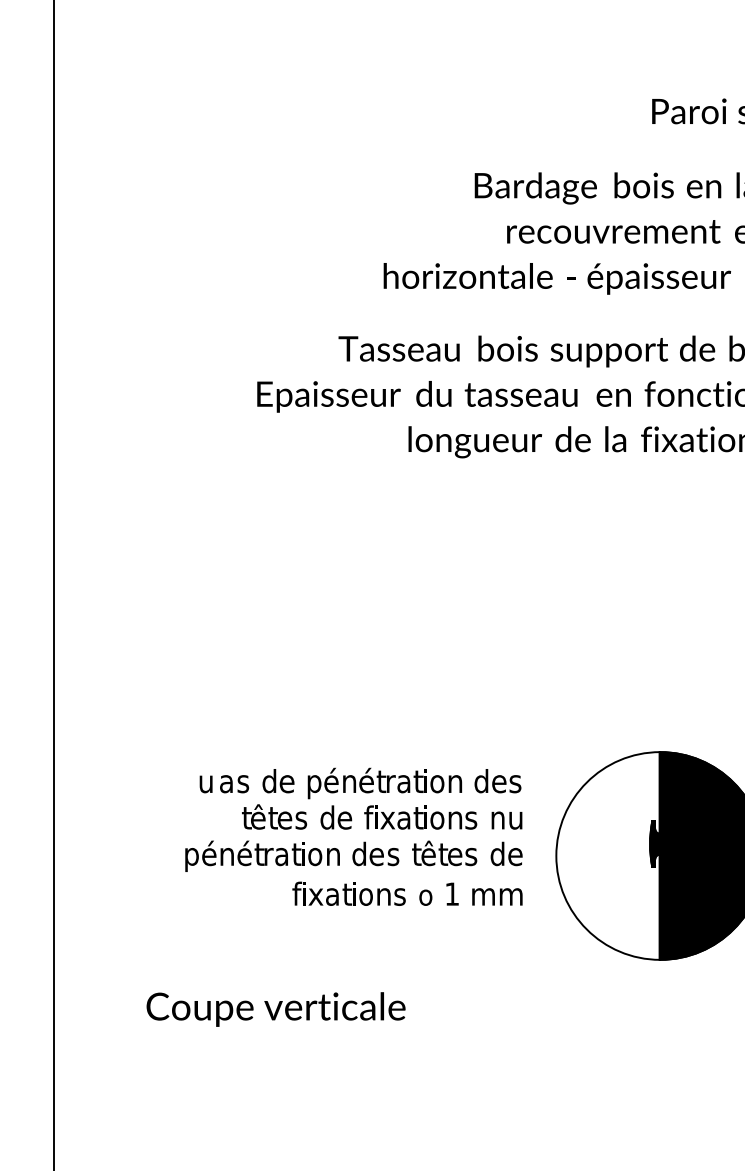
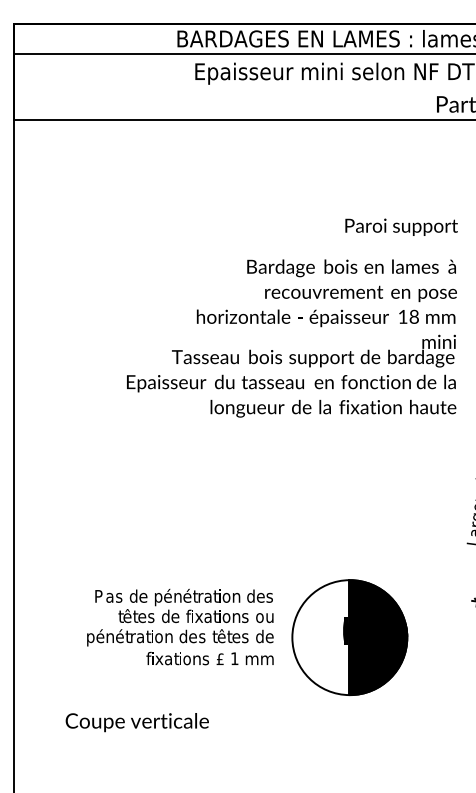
text: (205, 781) -> (98, 596), u -> P
text: (496, 821) -> (259, 618), n -> o
text: (424, 895) -> (219, 659), o -> £

